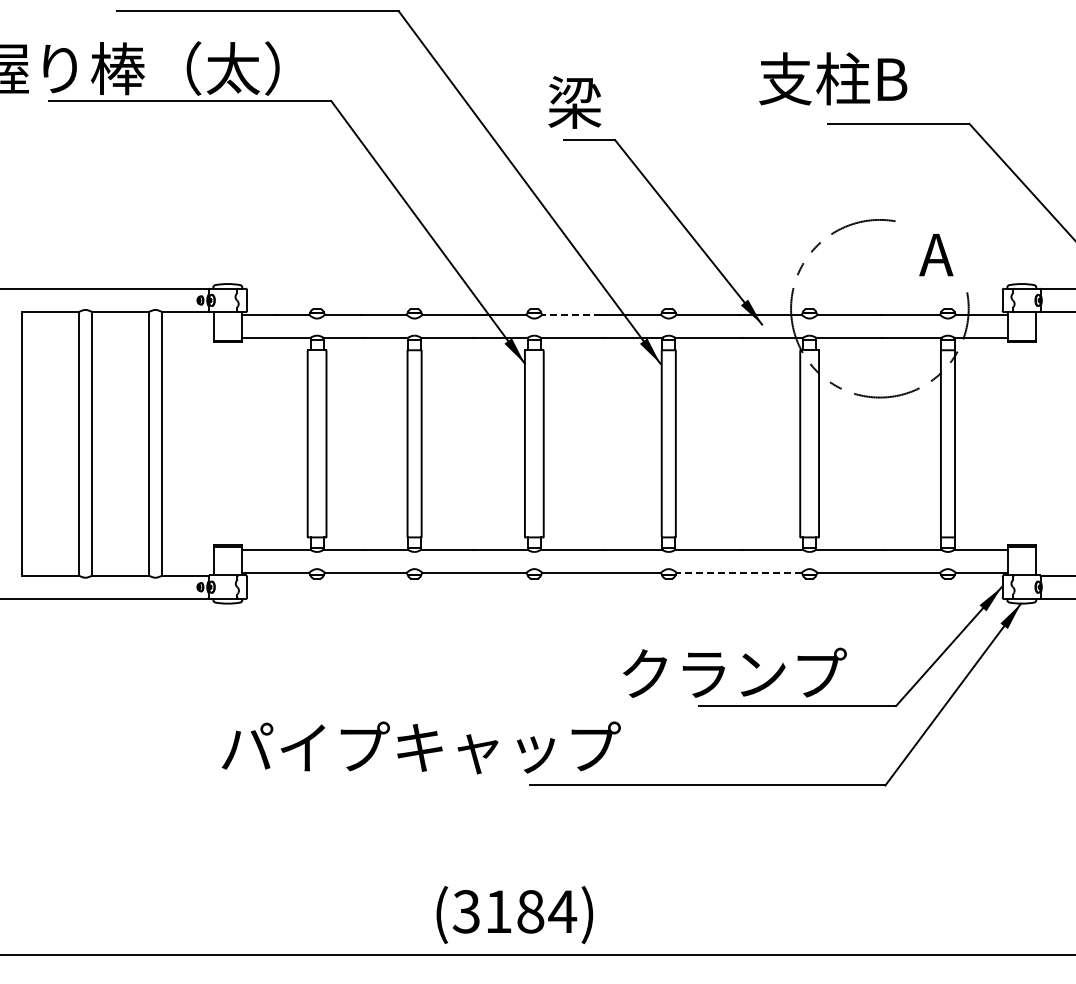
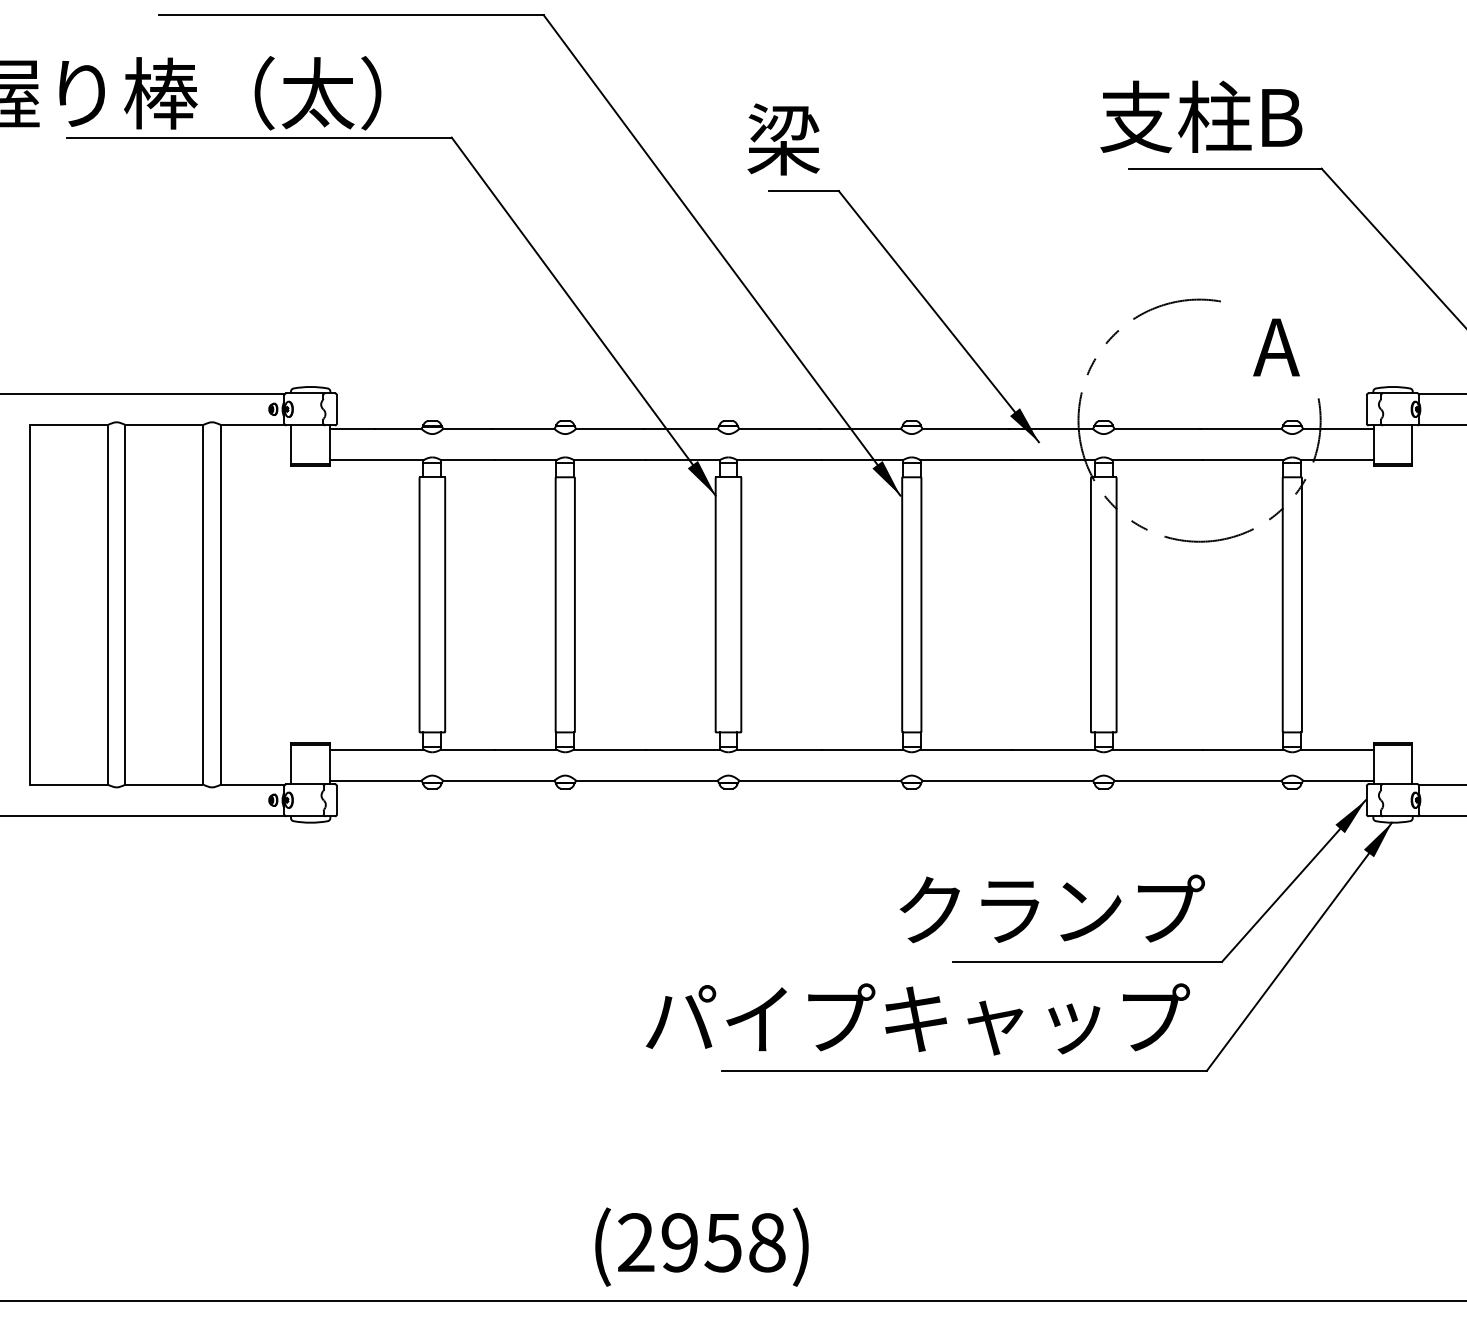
text: (833, 78) -> (1201, 116), moved
line: (571, 314) -> (779, 428), dashed -> solid
line: (738, 572) -> (1006, 780), dashed -> solid
text: (734, 672) -> (1051, 908), moved
text: (420, 747) -> (916, 1018), moved
text: (514, 911) -> (701, 1242), (3184) -> (2958)

